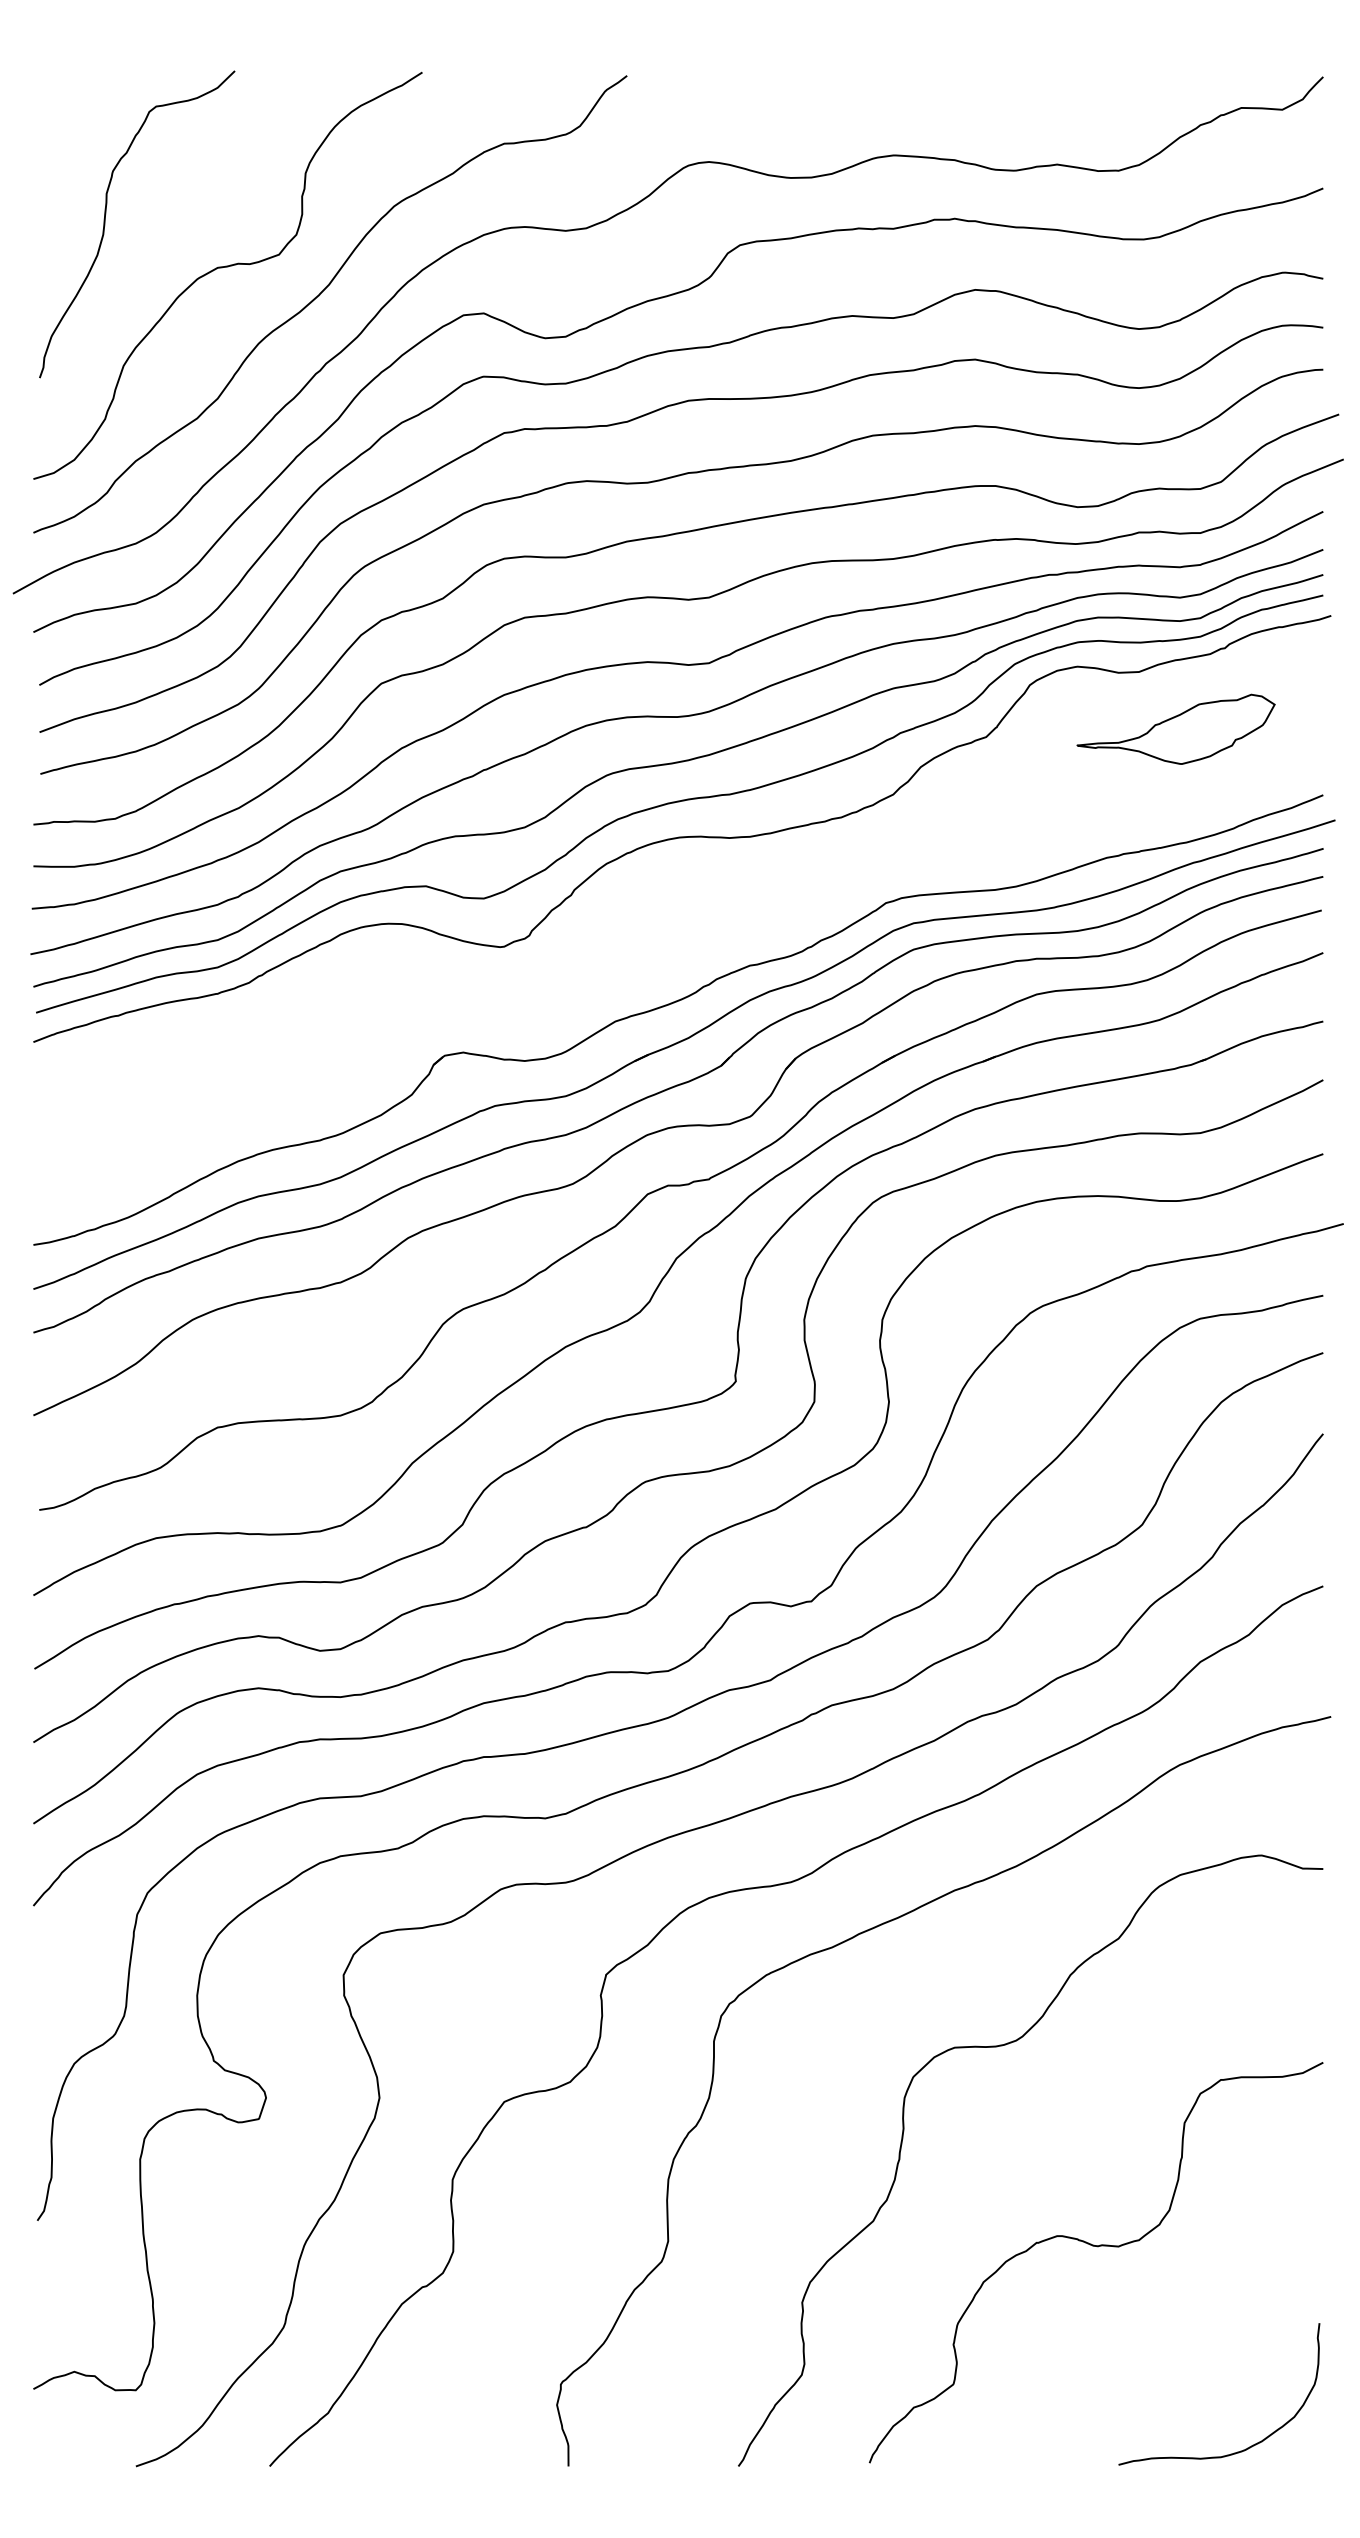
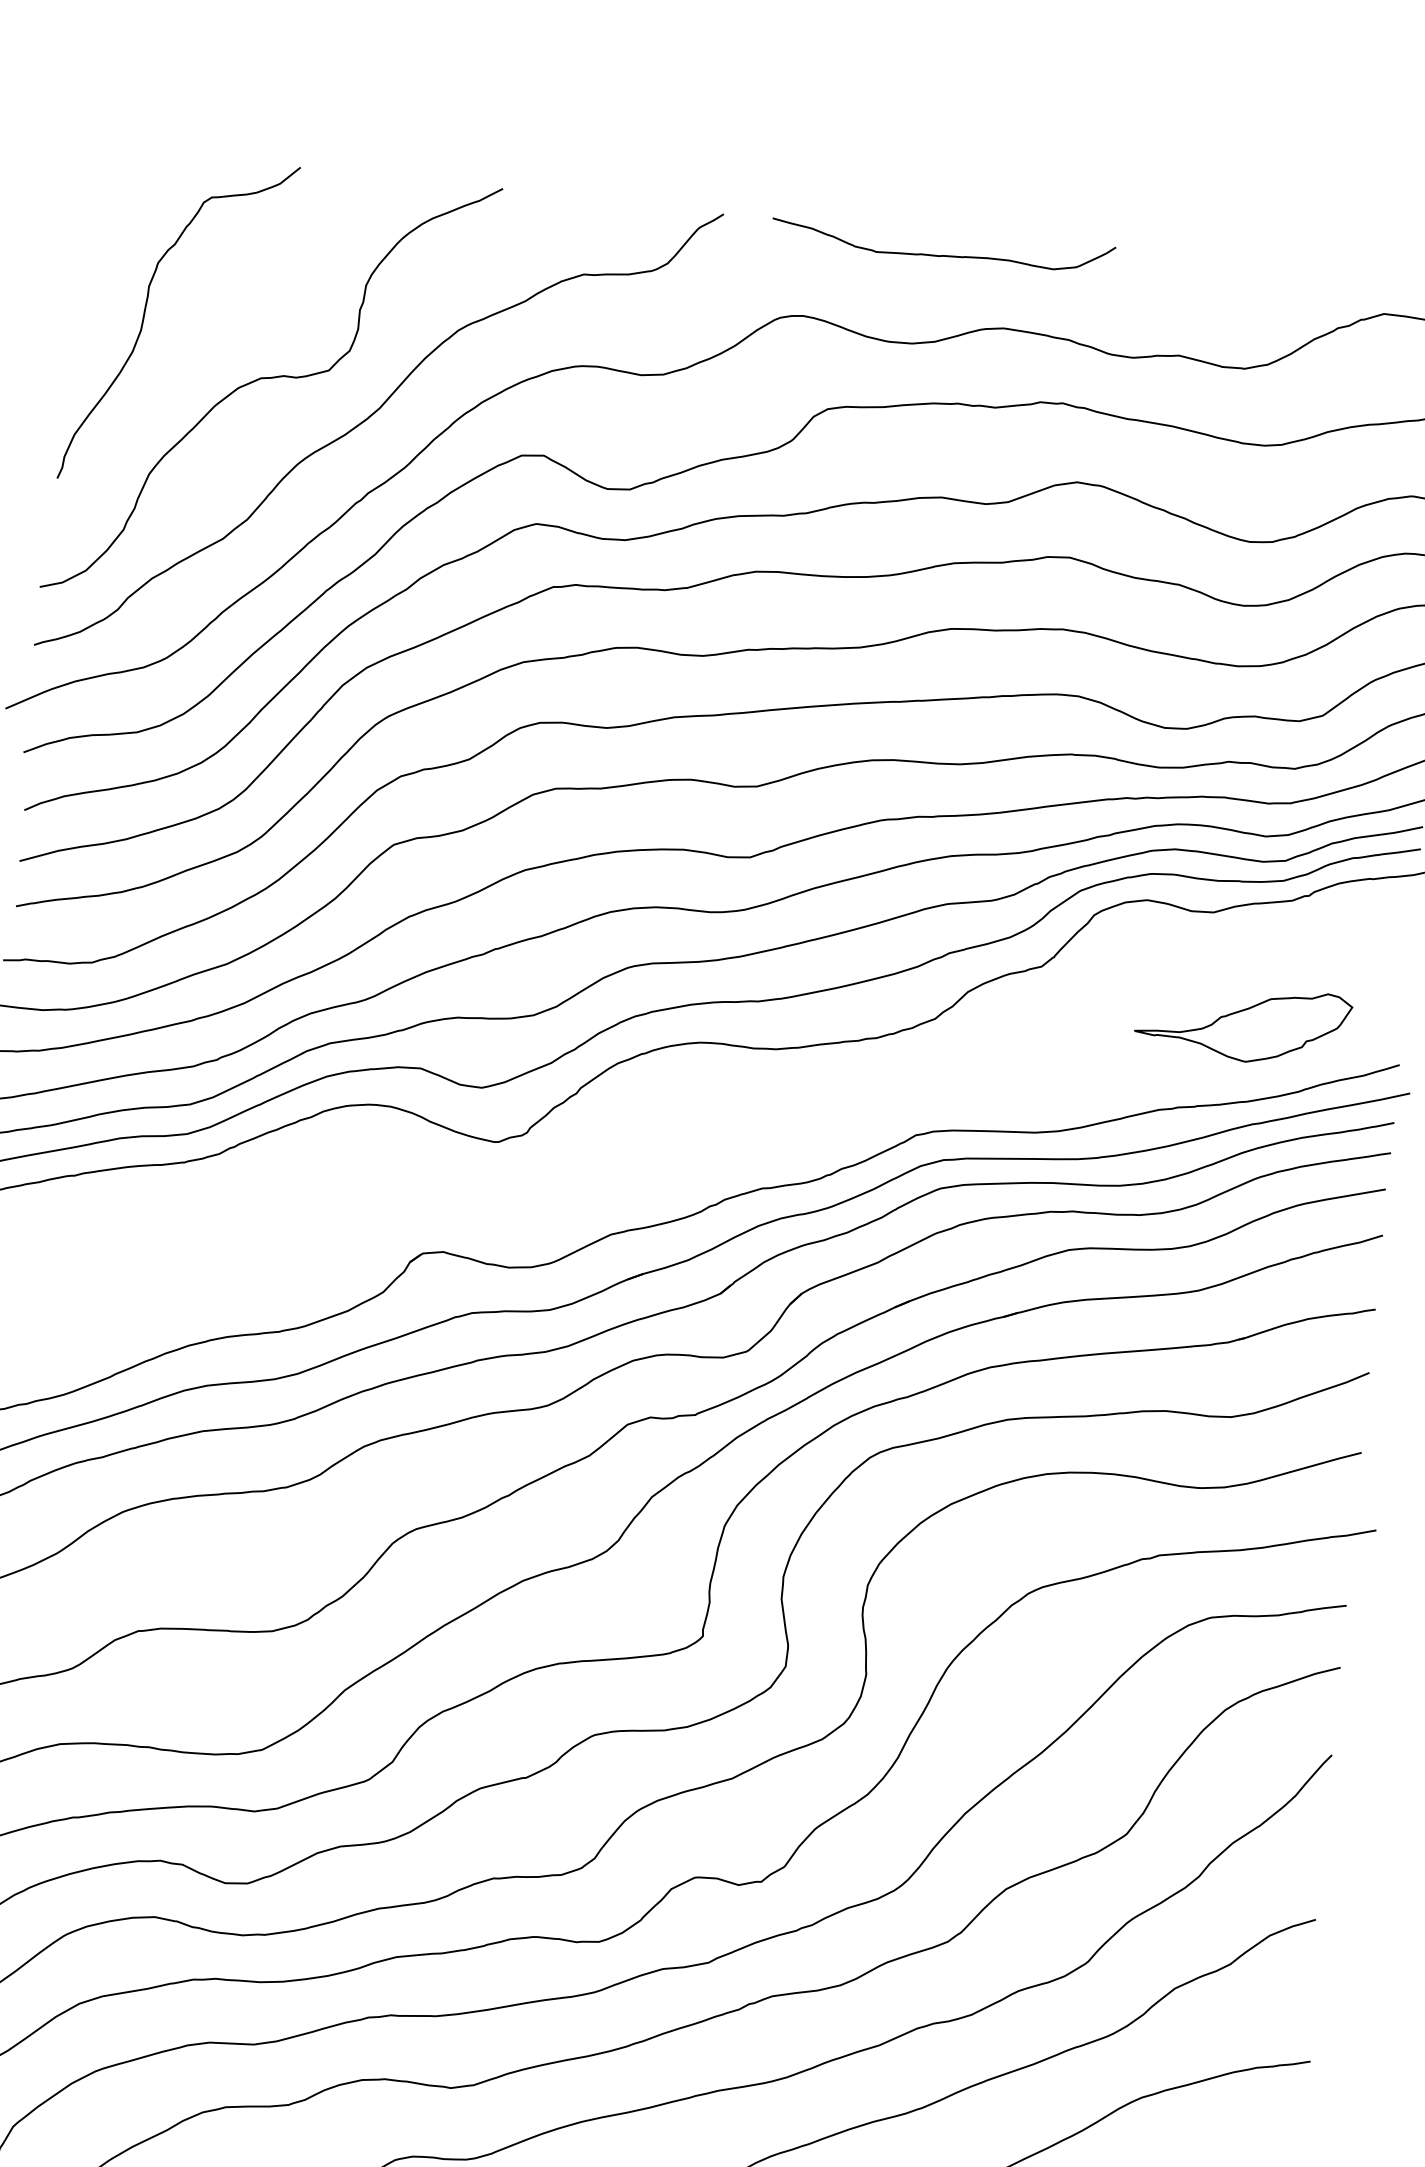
curve: (831, 93) -> (942, 254), added
part: (1175, 728) -> (1242, 1022), moved

